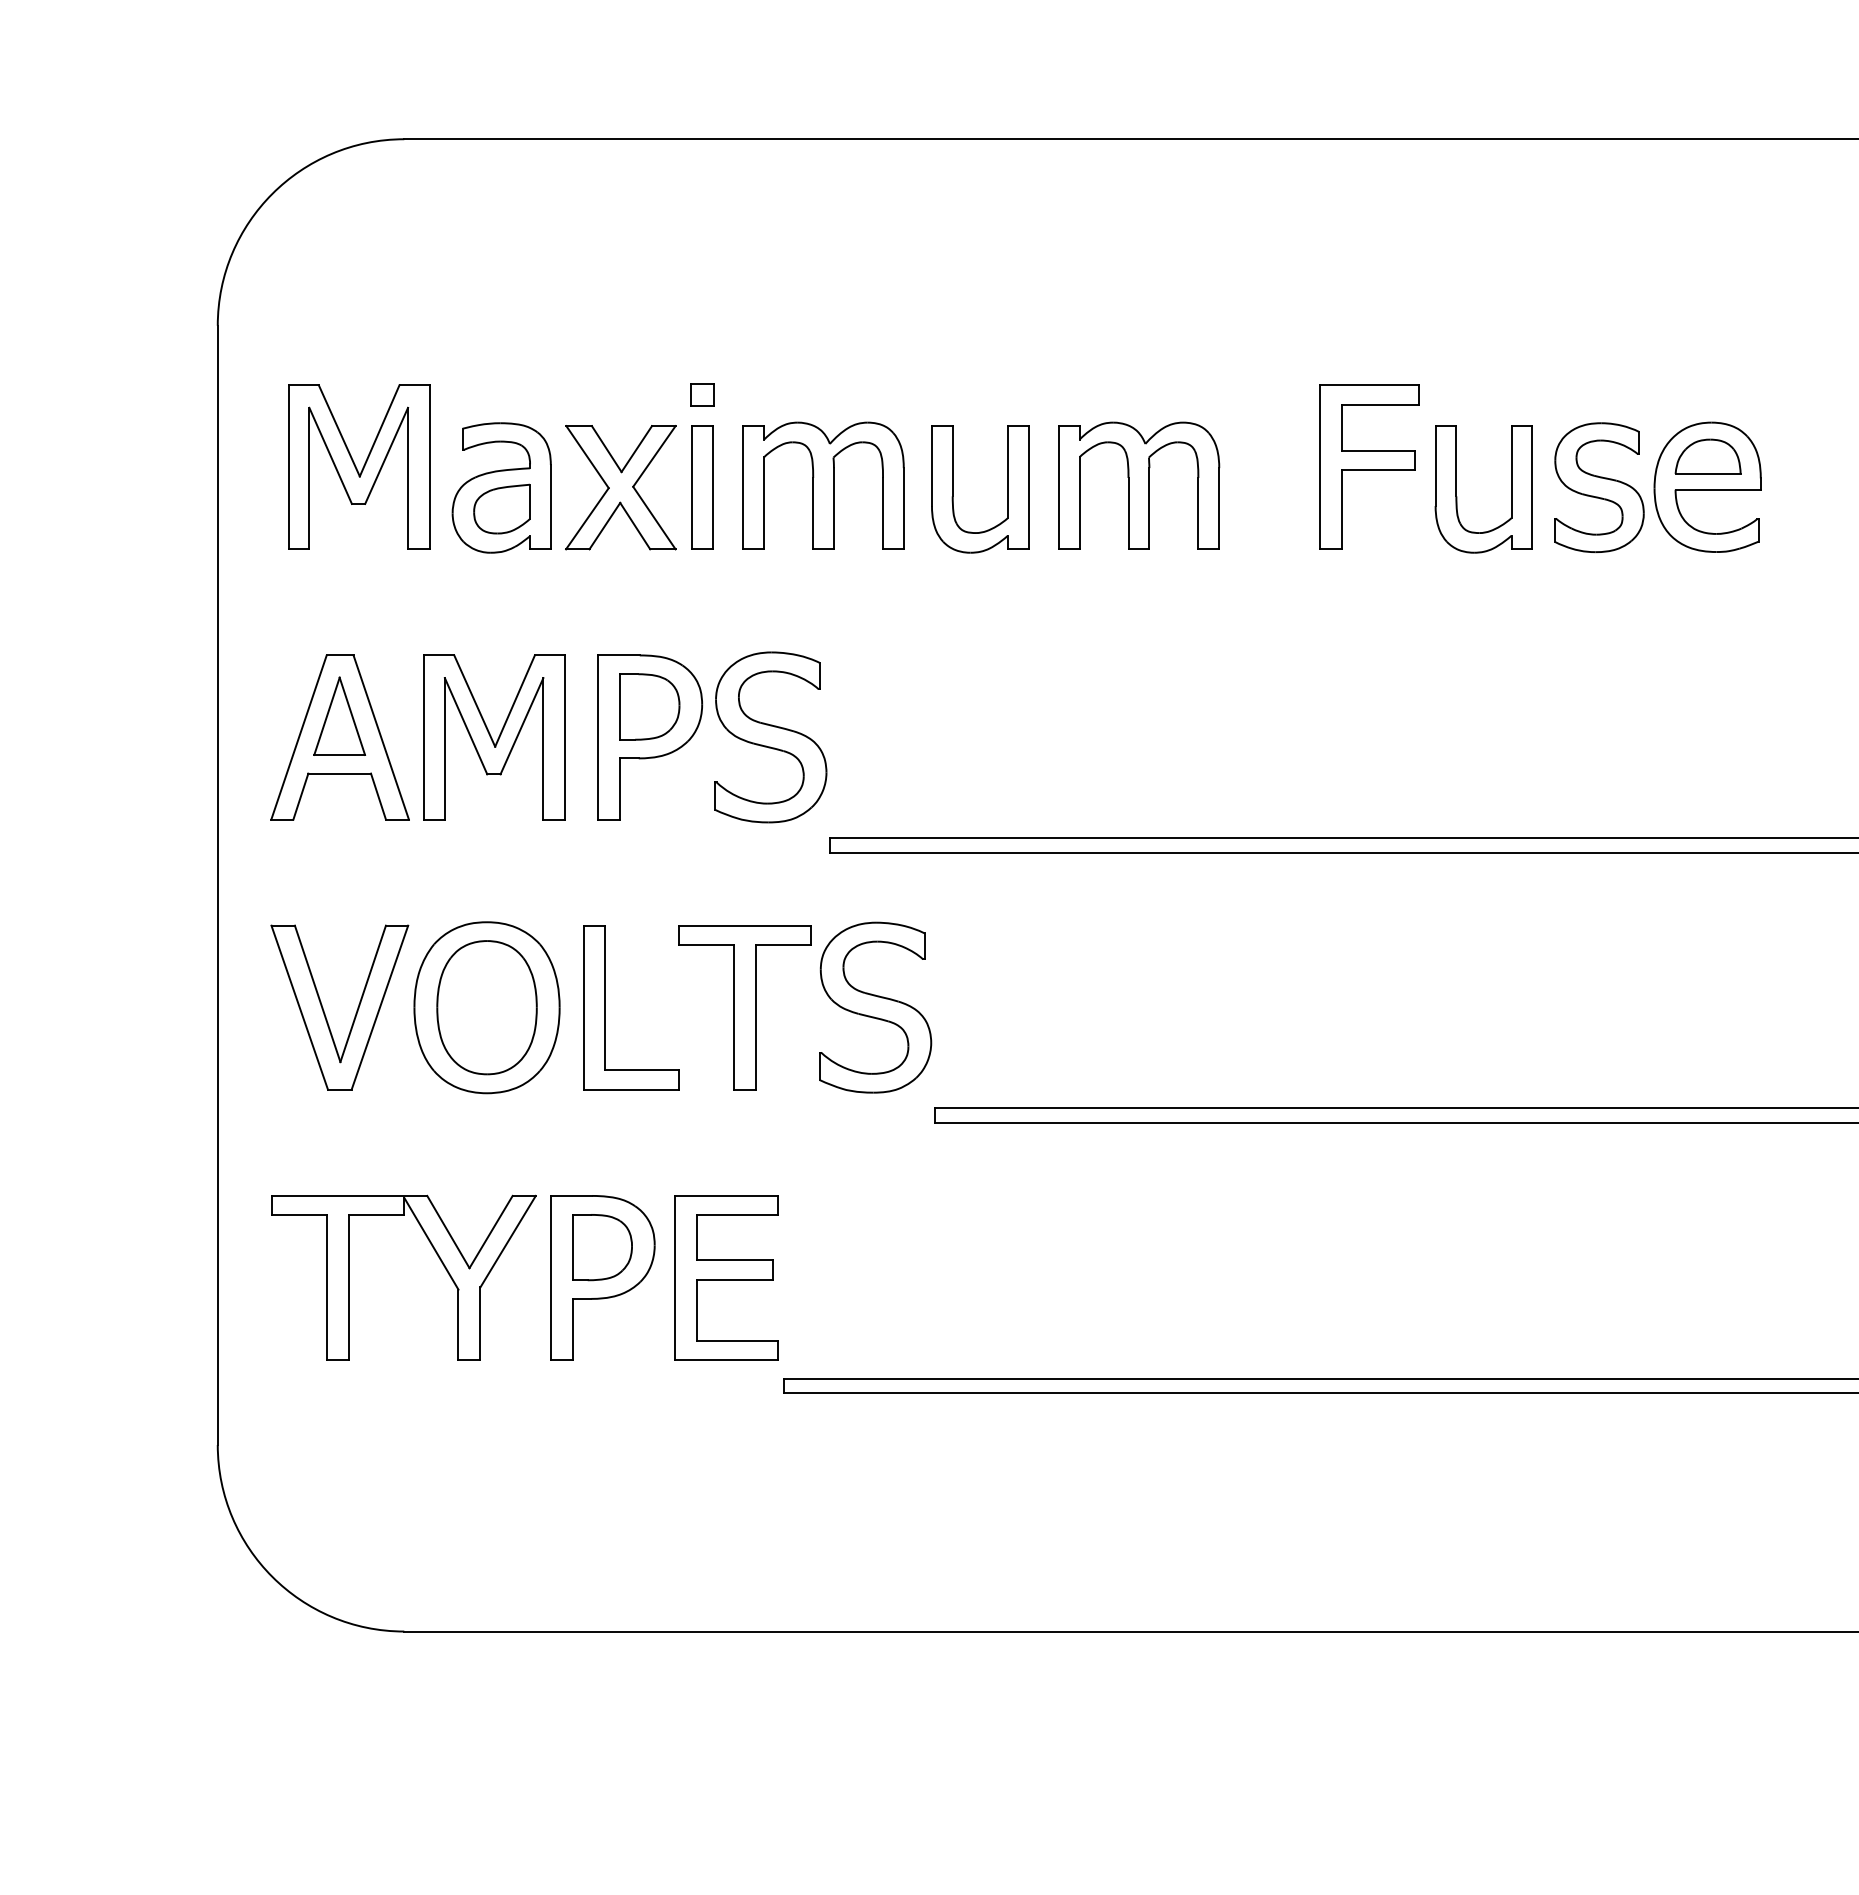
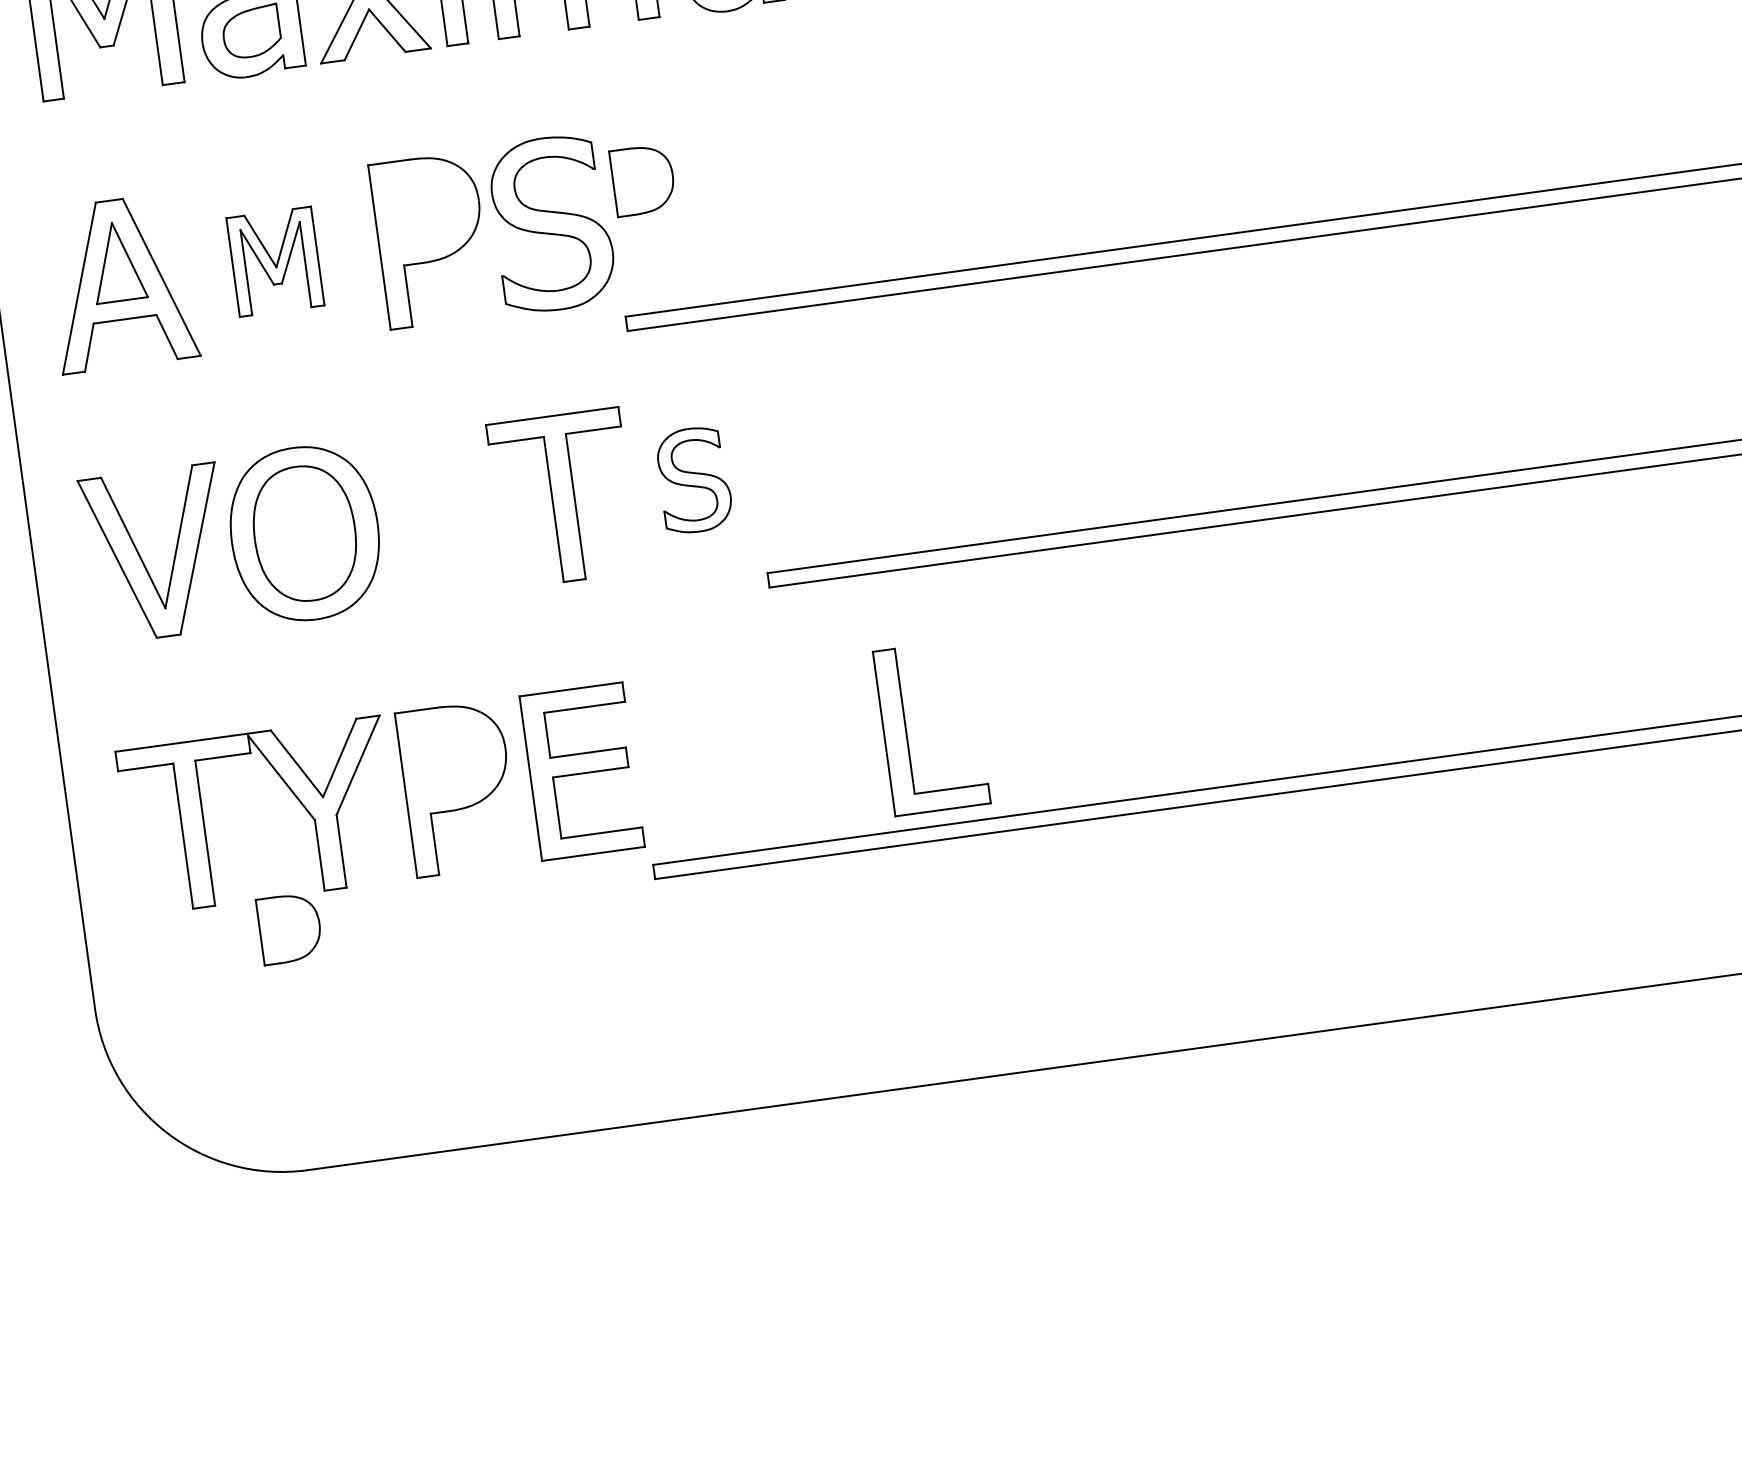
part: (649, 706) -> (642, 179), moved
part: (494, 737) -> (275, 261), size x0.6
part: (605, 1007) -> (906, 730), moved
part: (875, 1007) -> (694, 480), size x0.6
part: (602, 1247) -> (290, 928), moved

